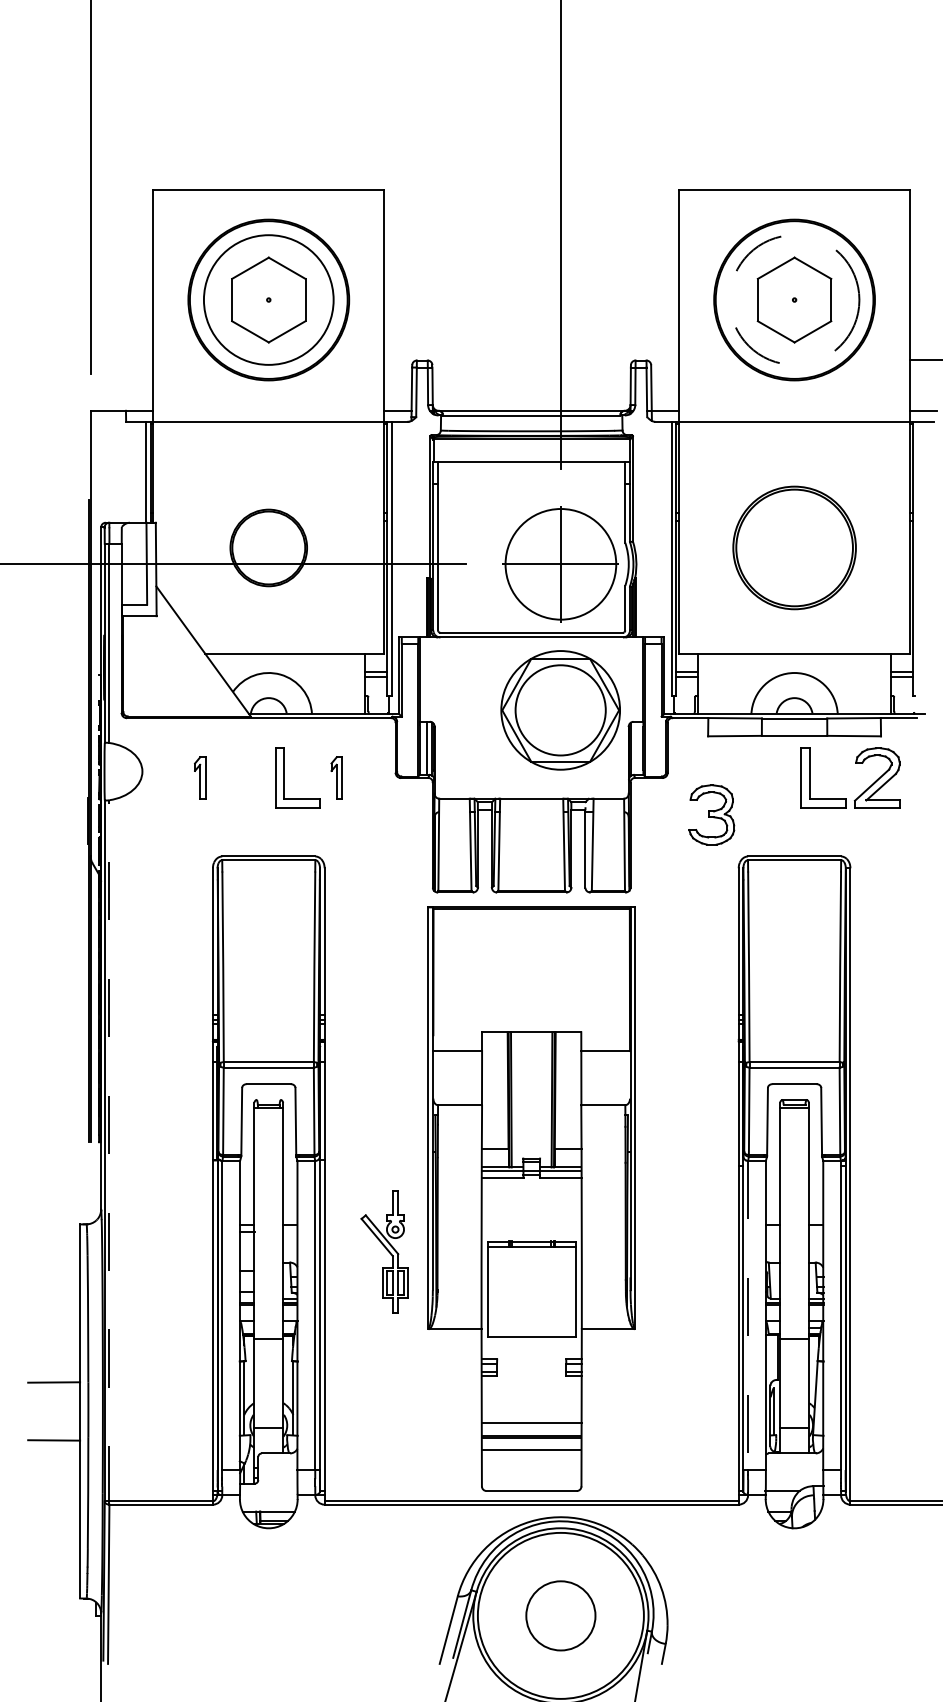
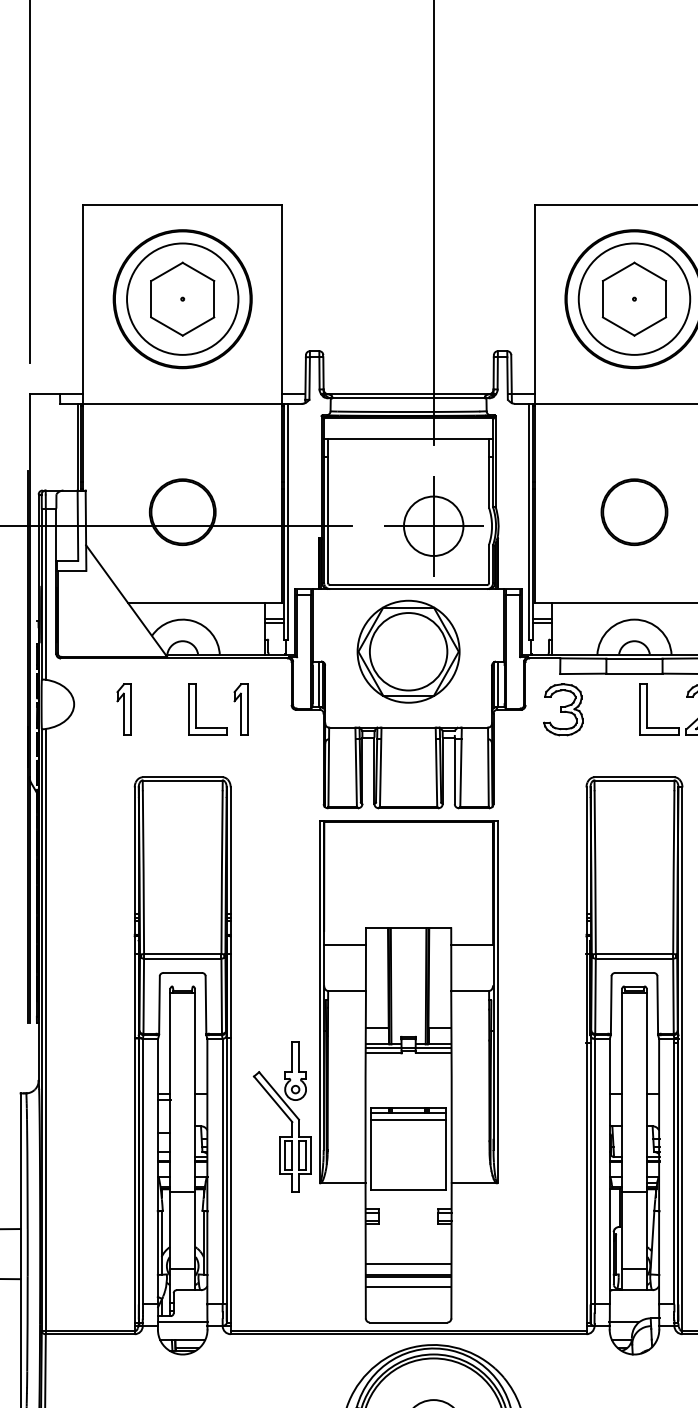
circle: (794, 299) -> (634, 298), dashed -> solid
part: (794, 547) -> (634, 511), size x0.62
circle: (560, 563) -> (433, 525), size x0.62
part: (560, 710) -> (408, 651), moved
line: (636, 747) -> (498, 683), added
part: (199, 777) -> (123, 709), size x1.43
part: (336, 777) -> (240, 709), size x1.43
part: (711, 814) -> (563, 709), moved
line: (109, 1151) -> (45, 1030), dashed -> solid
part: (384, 1251) -> (282, 1116), size x1.43
line: (531, 1255) -> (408, 1120), added
line: (748, 1315) -> (594, 1171), dashed -> solid
line: (268, 1490) -> (182, 1322), added

